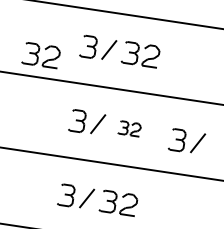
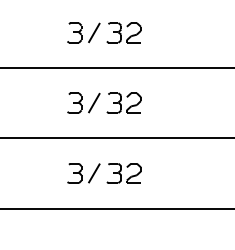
part: (40, 55) -> (31, 47), removed
part: (129, 128) -> (123, 102), size x1.67
part: (186, 141) -> (178, 106), removed

